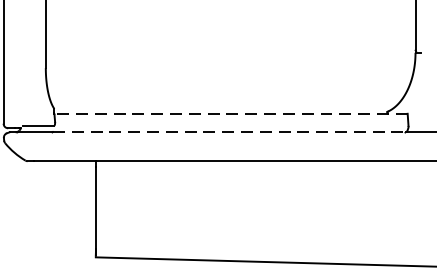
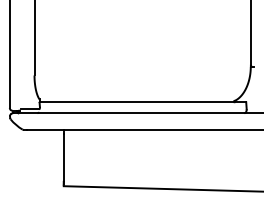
line: (230, 114) -> (142, 102), dashed -> solid
line: (230, 133) -> (142, 113), dashed -> solid

